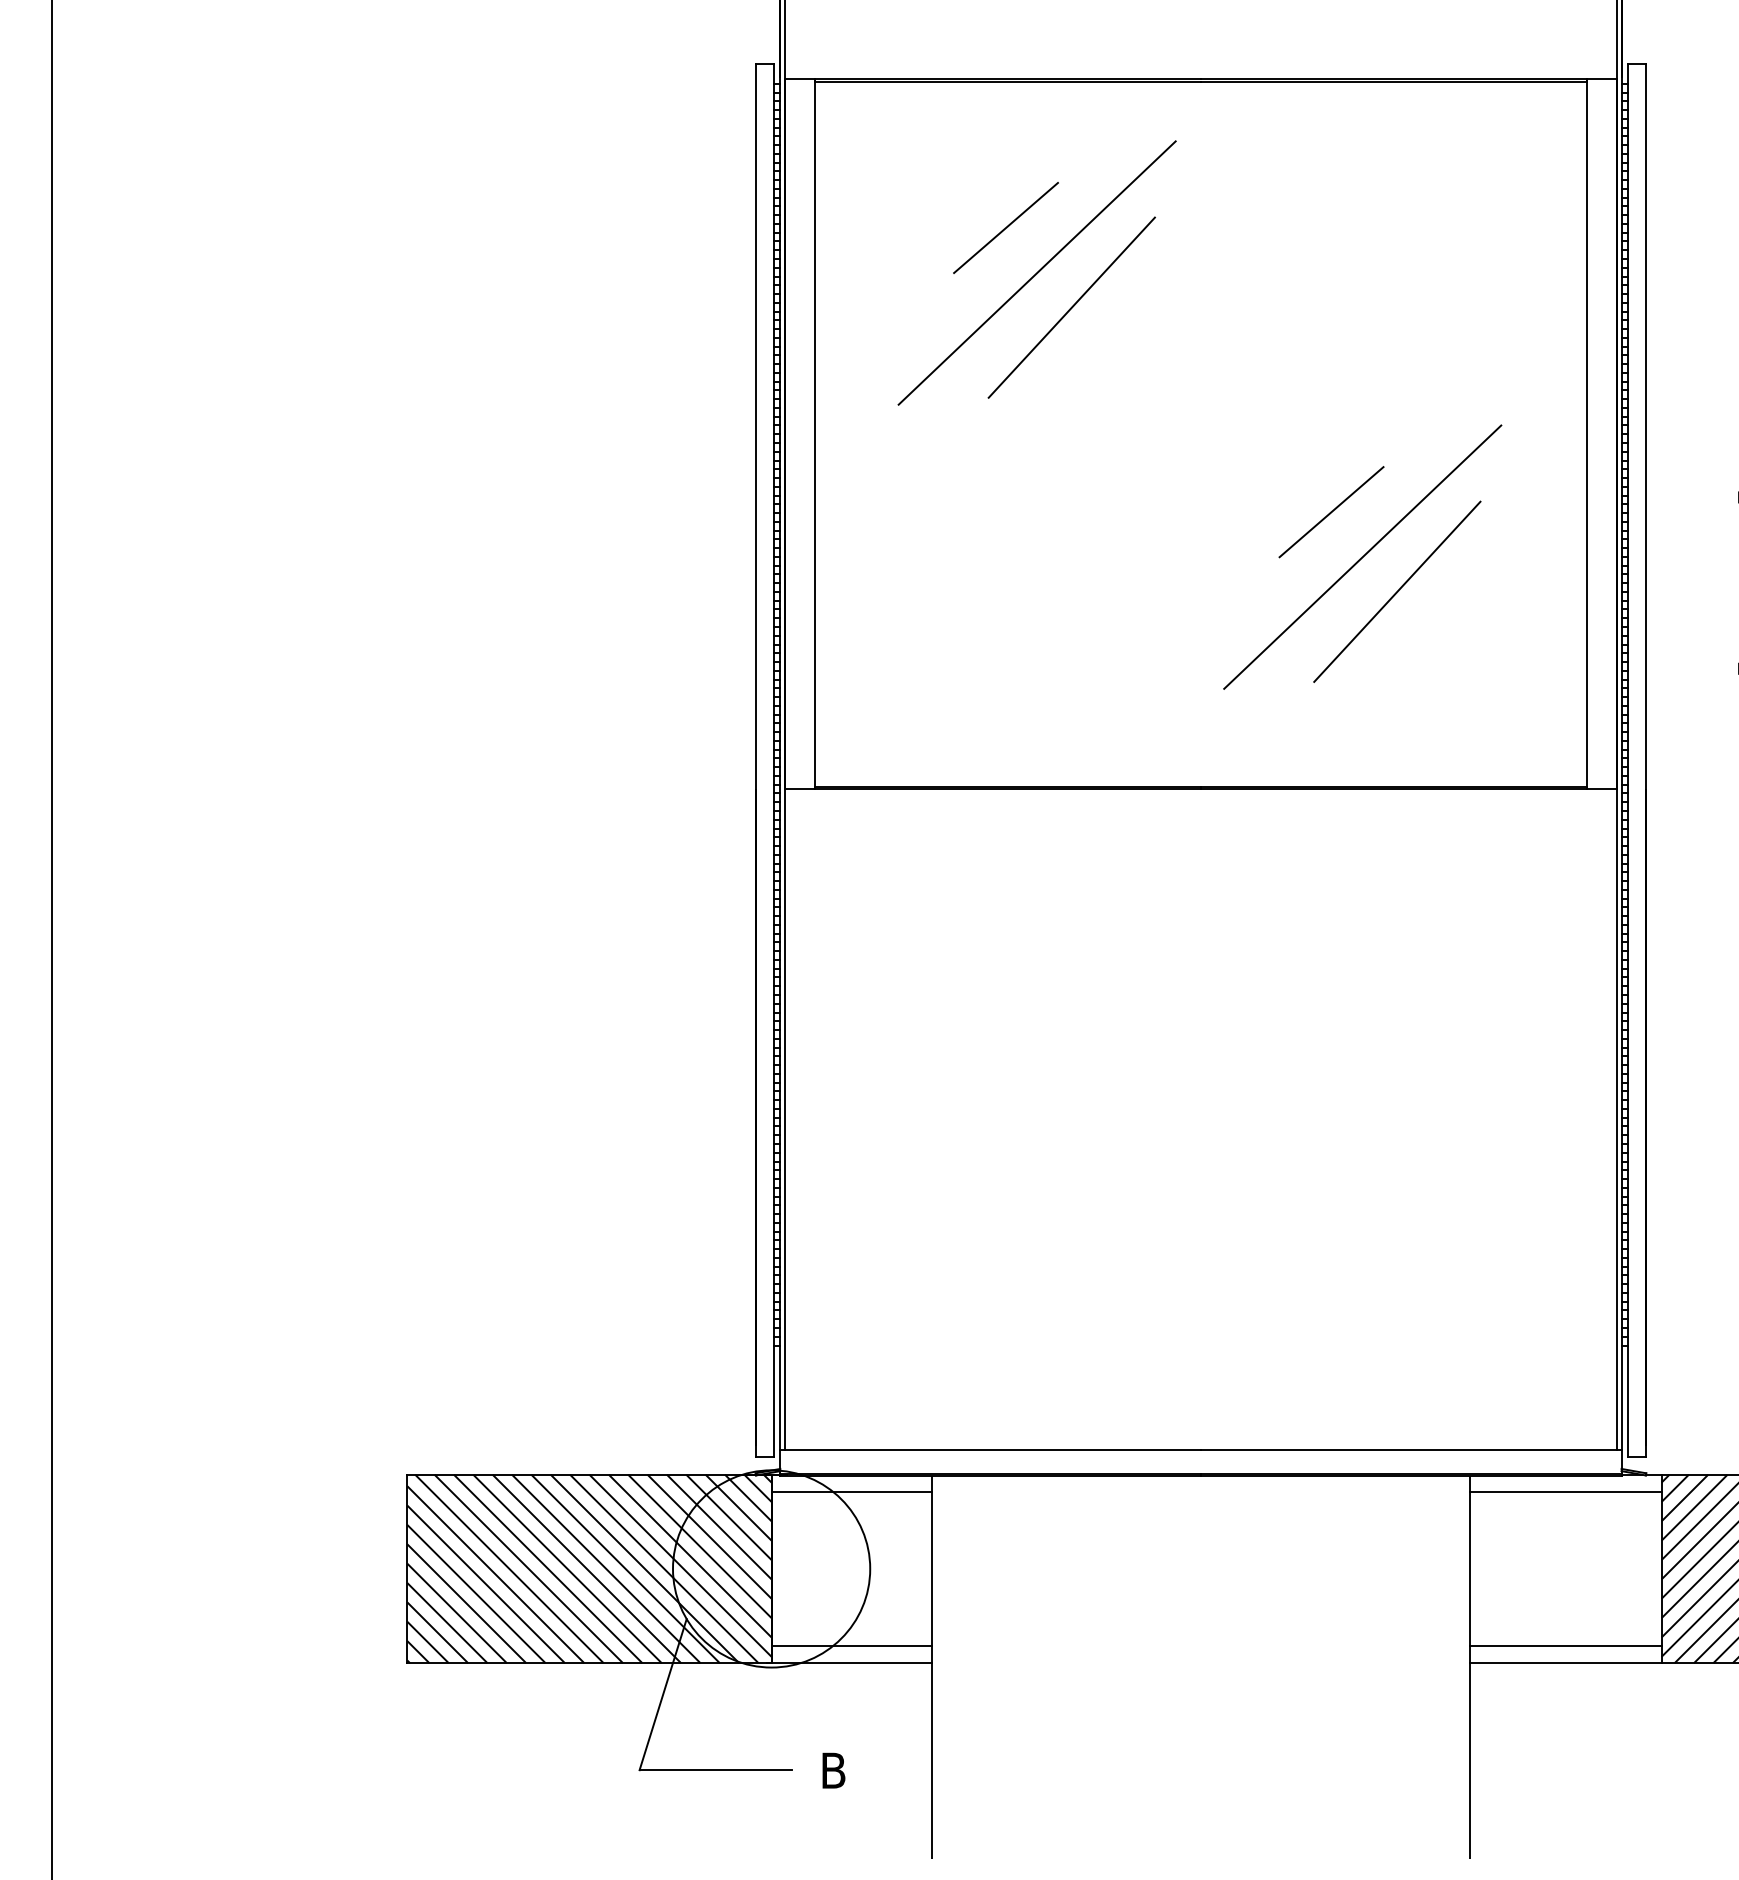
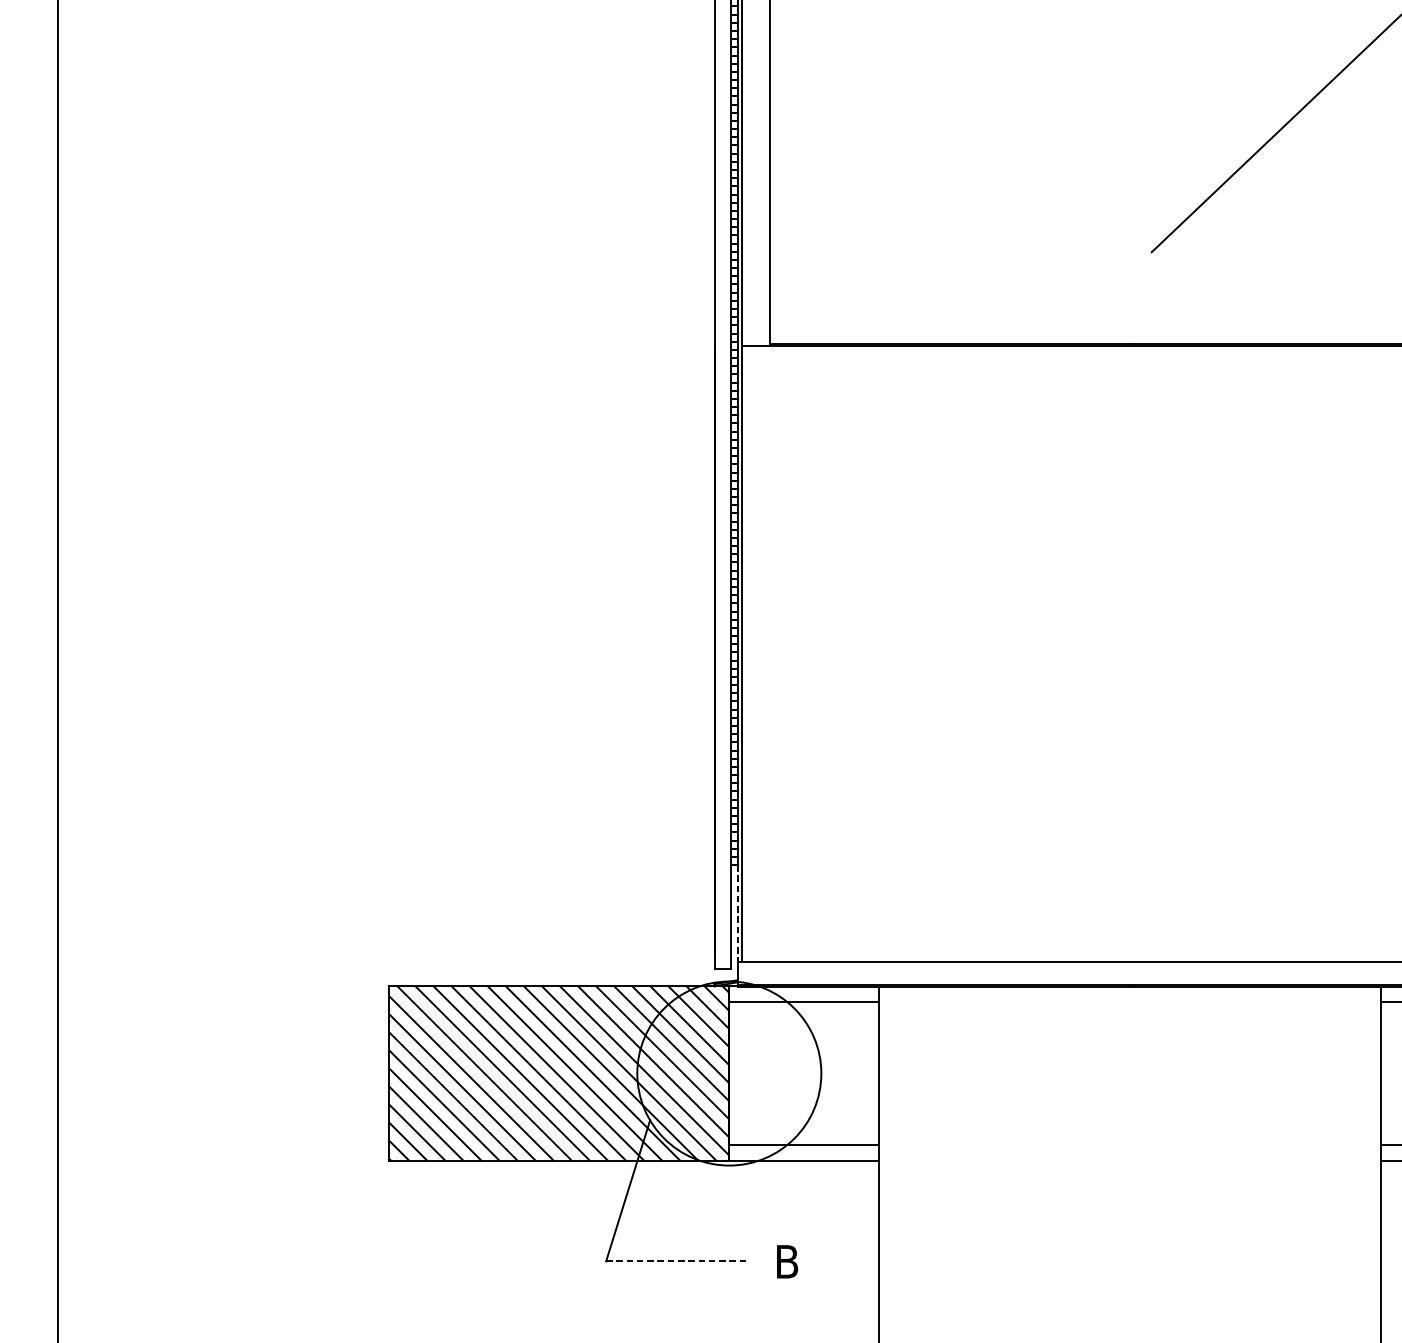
line: (1331, 512) -> (1251, 87), removed
line: (1397, 591) -> (1313, 161), removed
line: (780, 1398) -> (737, 914), solid -> dashed
line: (716, 1770) -> (677, 1261), solid -> dashed

